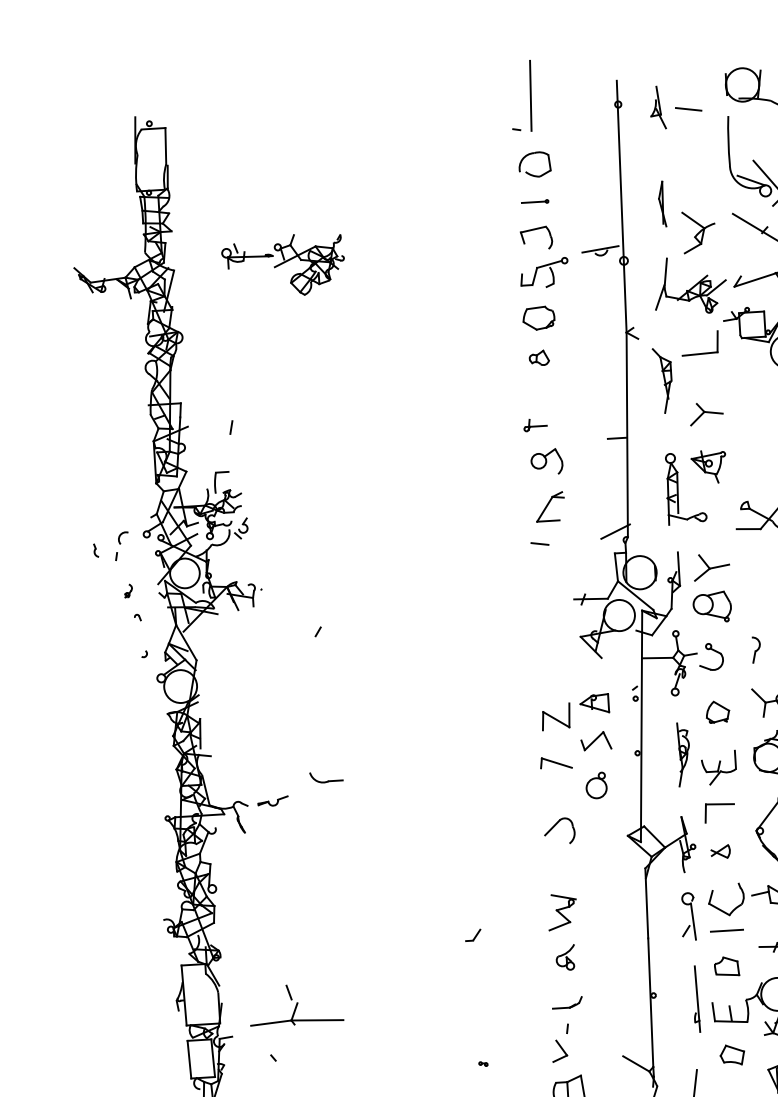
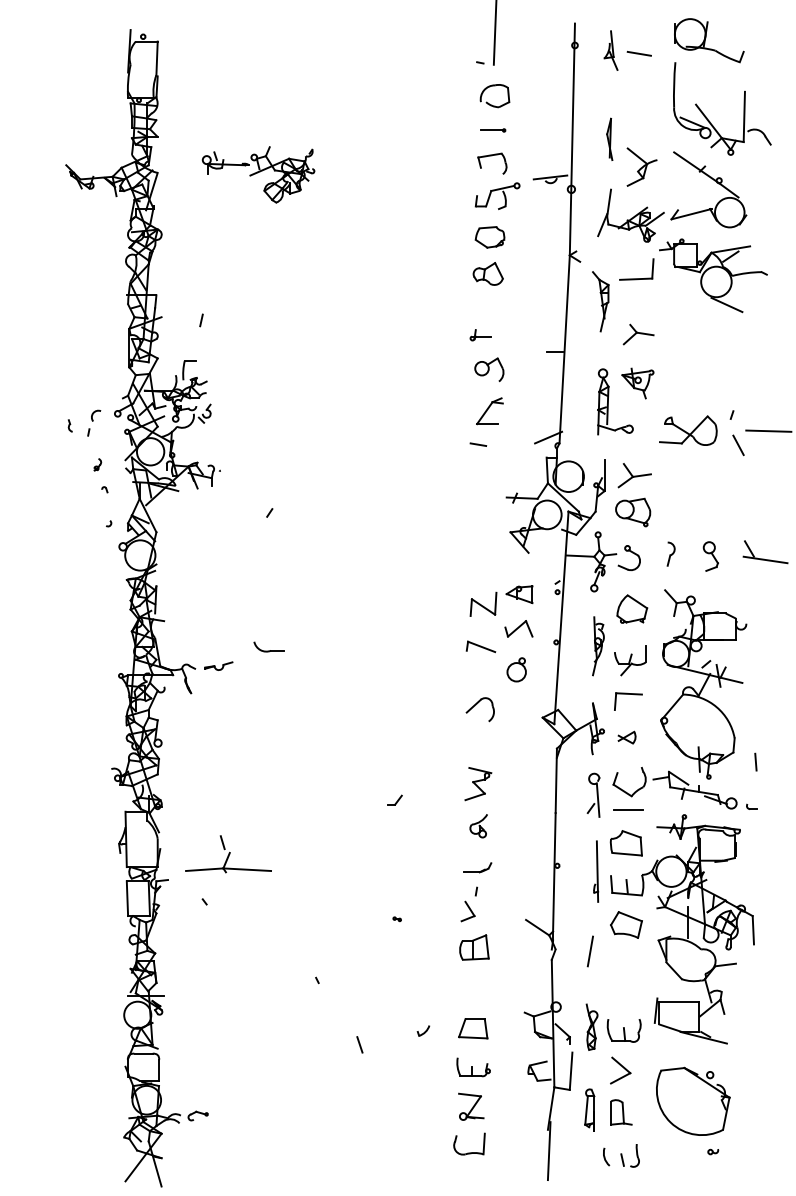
part: (538, 357) -> (487, 273), size x1.67
part: (718, 711) -> (632, 608), size x1.43
part: (726, 966) -> (625, 843), size x1.43
part: (732, 1054) -> (626, 924), size x1.43

